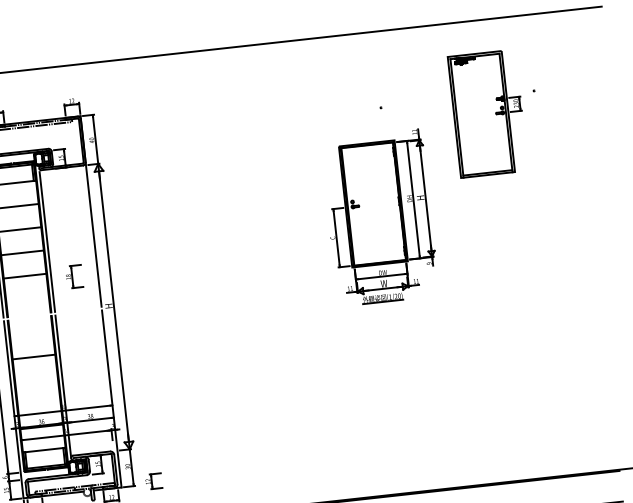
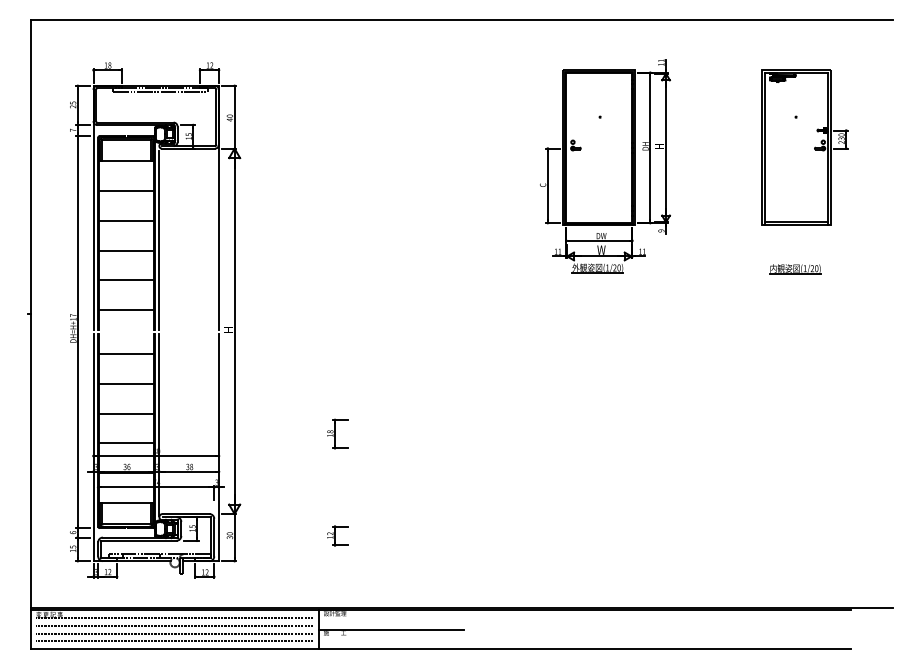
part: (487, 113) -> (804, 147), moved
part: (546, 209) -> (795, 269), added
part: (380, 218) -> (605, 166), moved
part: (74, 276) -> (337, 433), moved
line: (27, 299) -> (126, 310), added
line: (31, 334) -> (126, 354), added
line: (36, 380) -> (126, 413), added
line: (39, 403) -> (126, 443), added
part: (153, 481) -> (337, 535), moved

